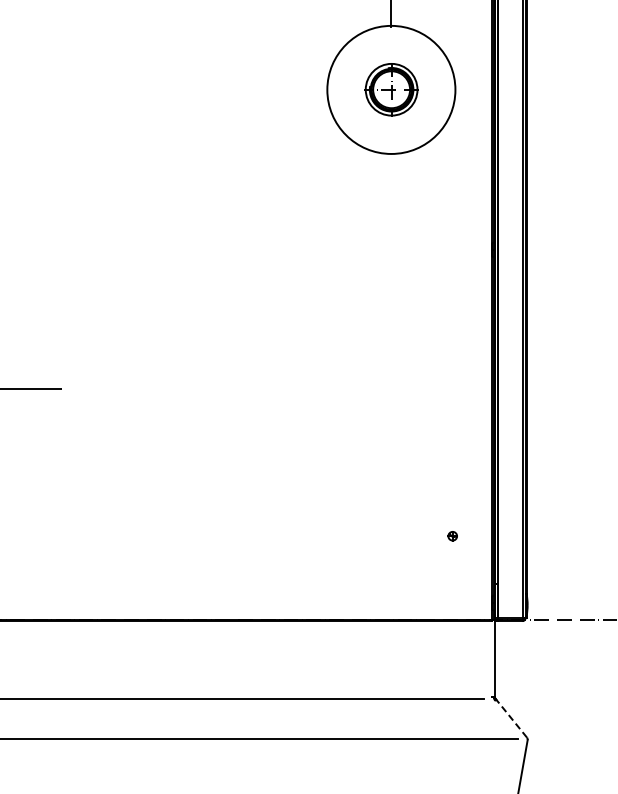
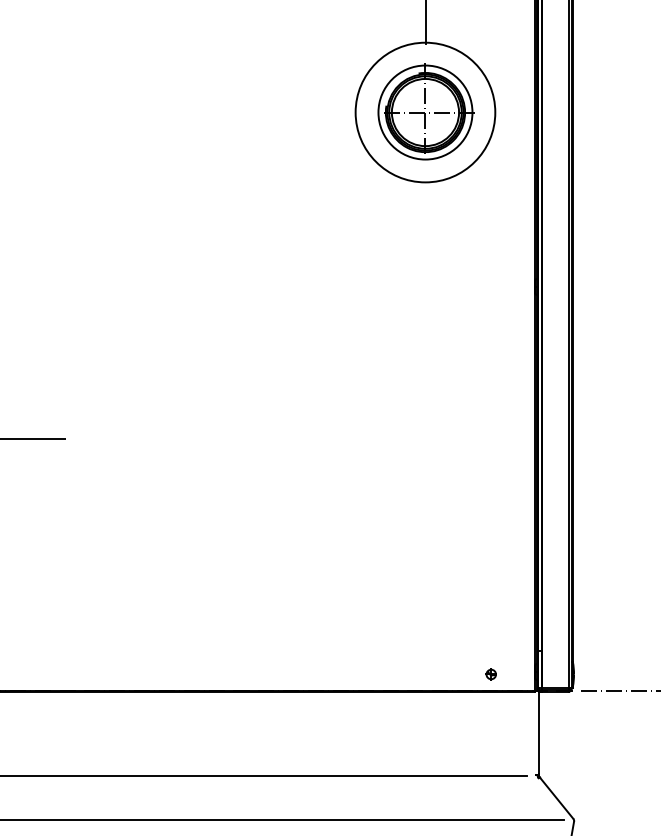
part: (391, 89) -> (425, 112), size x1.67
part: (452, 536) -> (491, 674), moved
line: (511, 718) -> (556, 798), dashed -> solid

